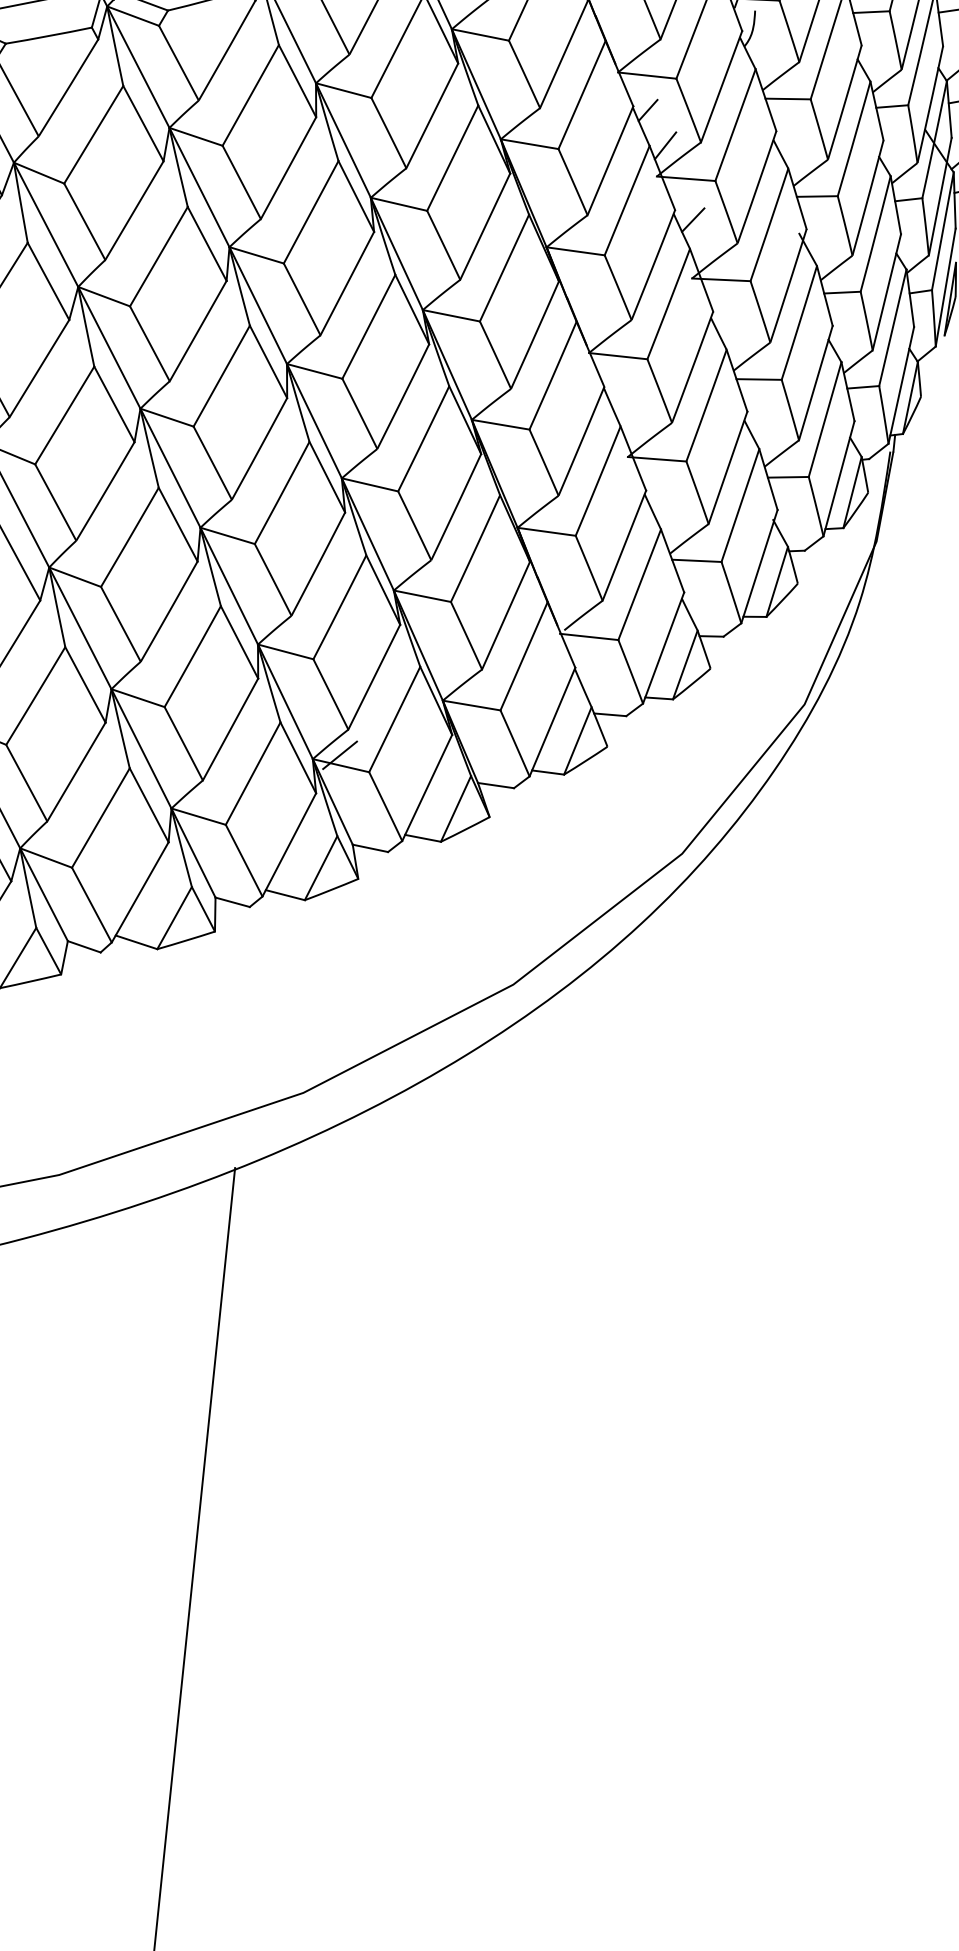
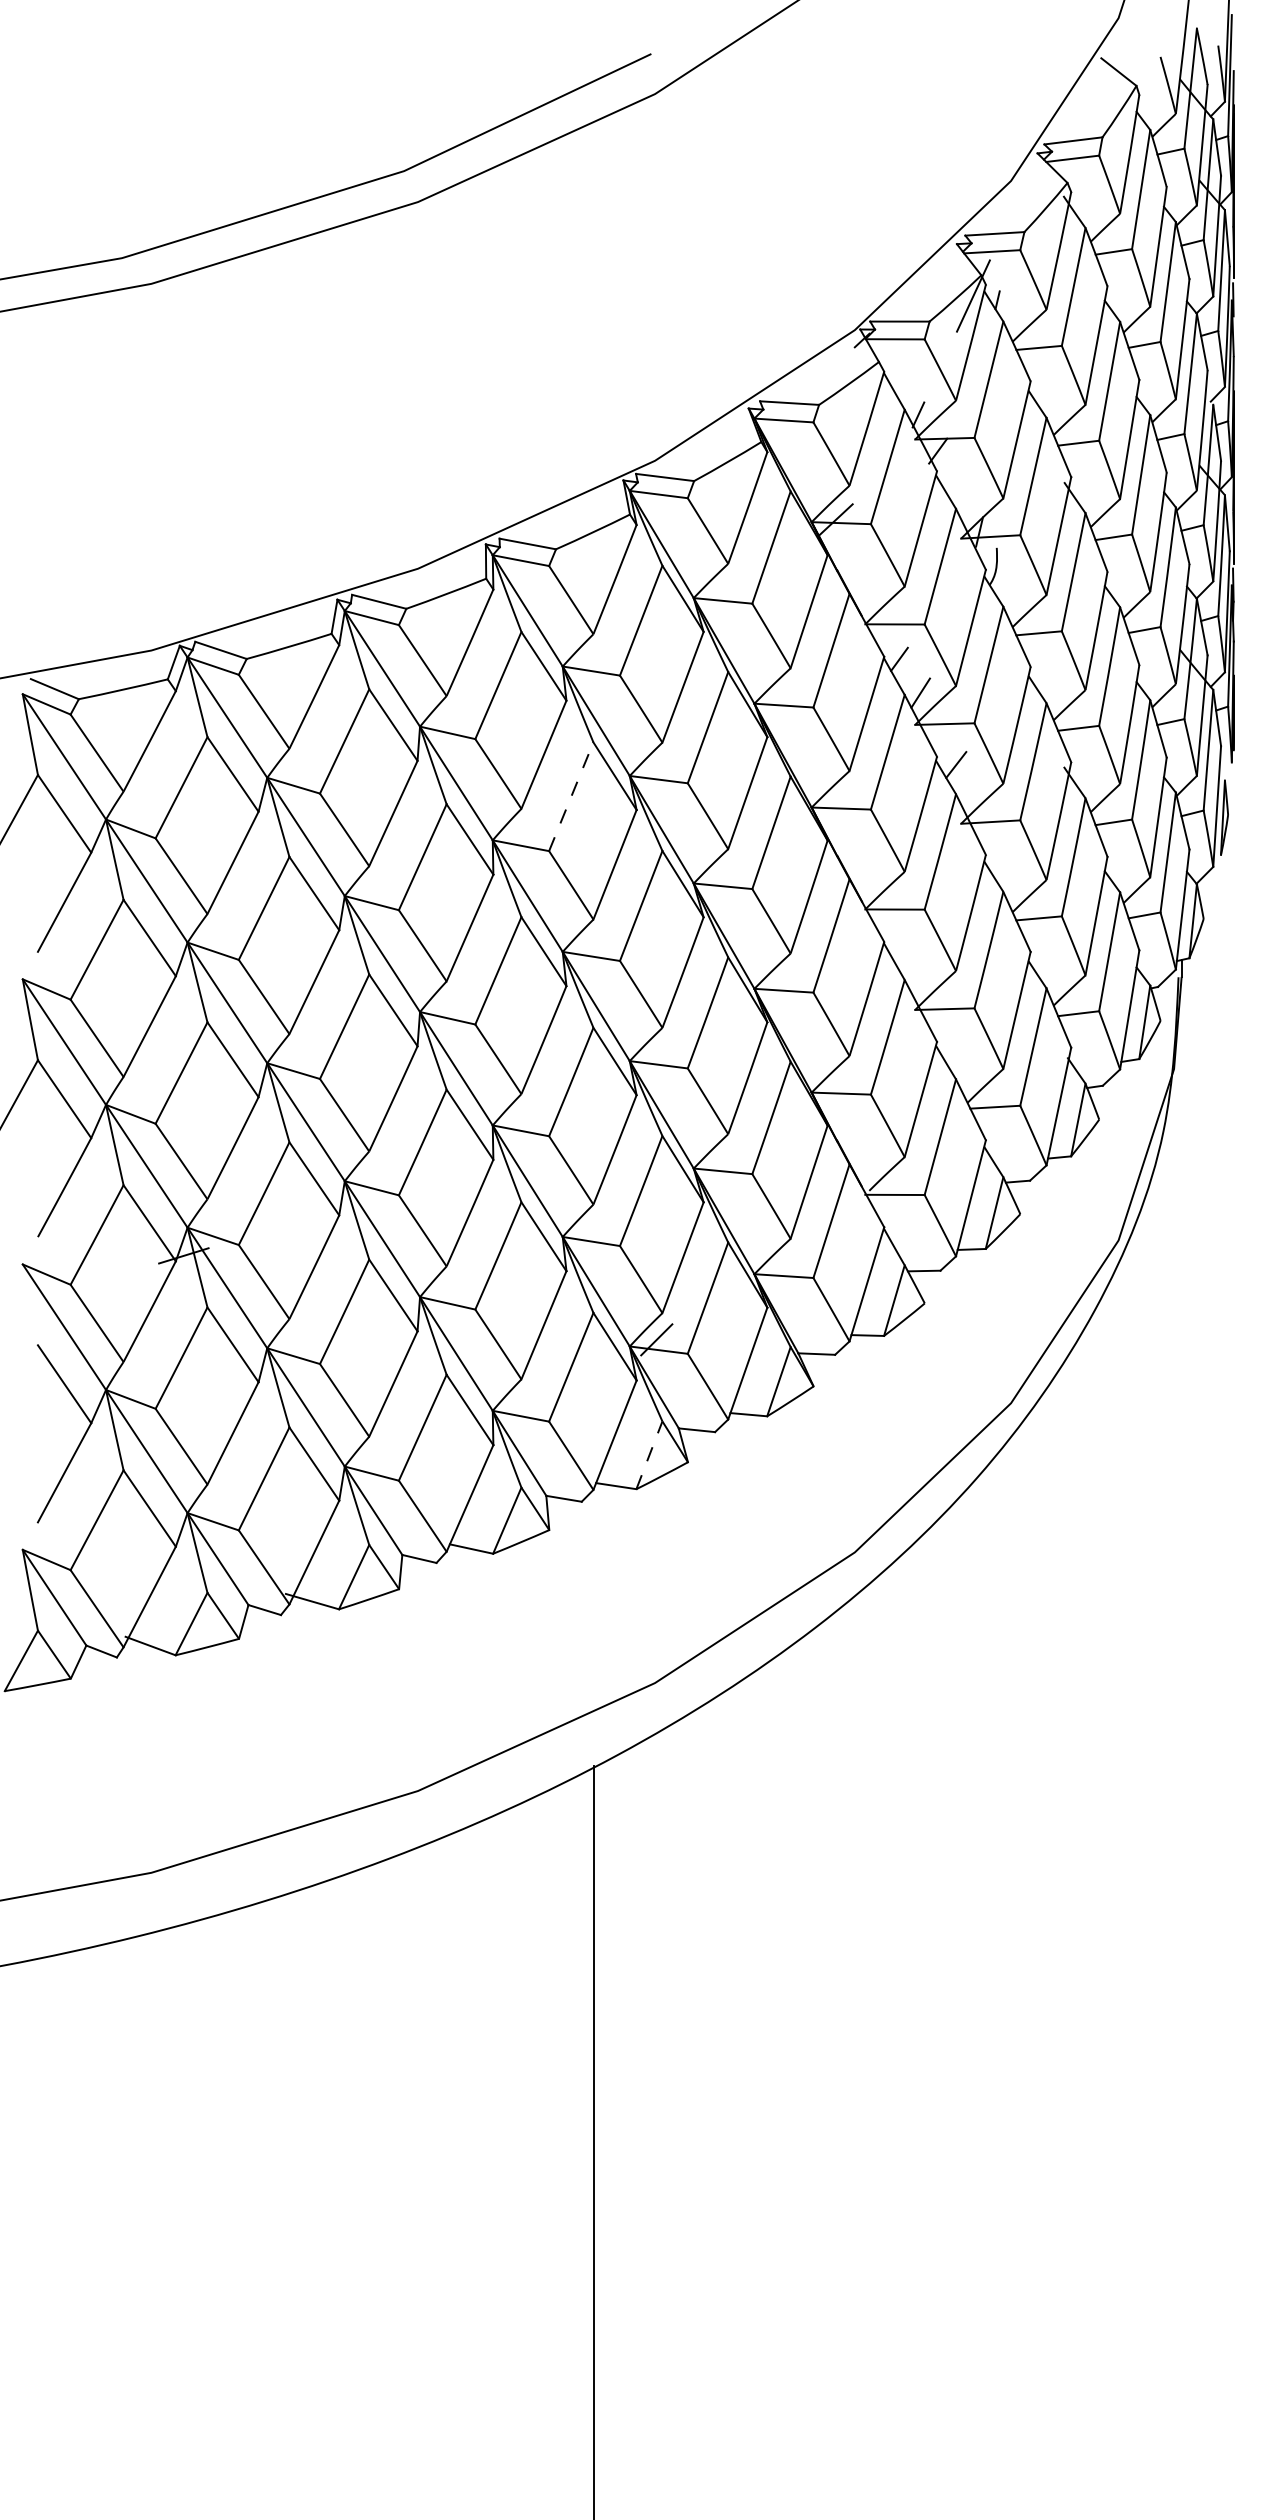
line: (311, 212) -> (571, 796), solid -> dashed
line: (321, 867) -> (649, 1454), solid -> dashed

